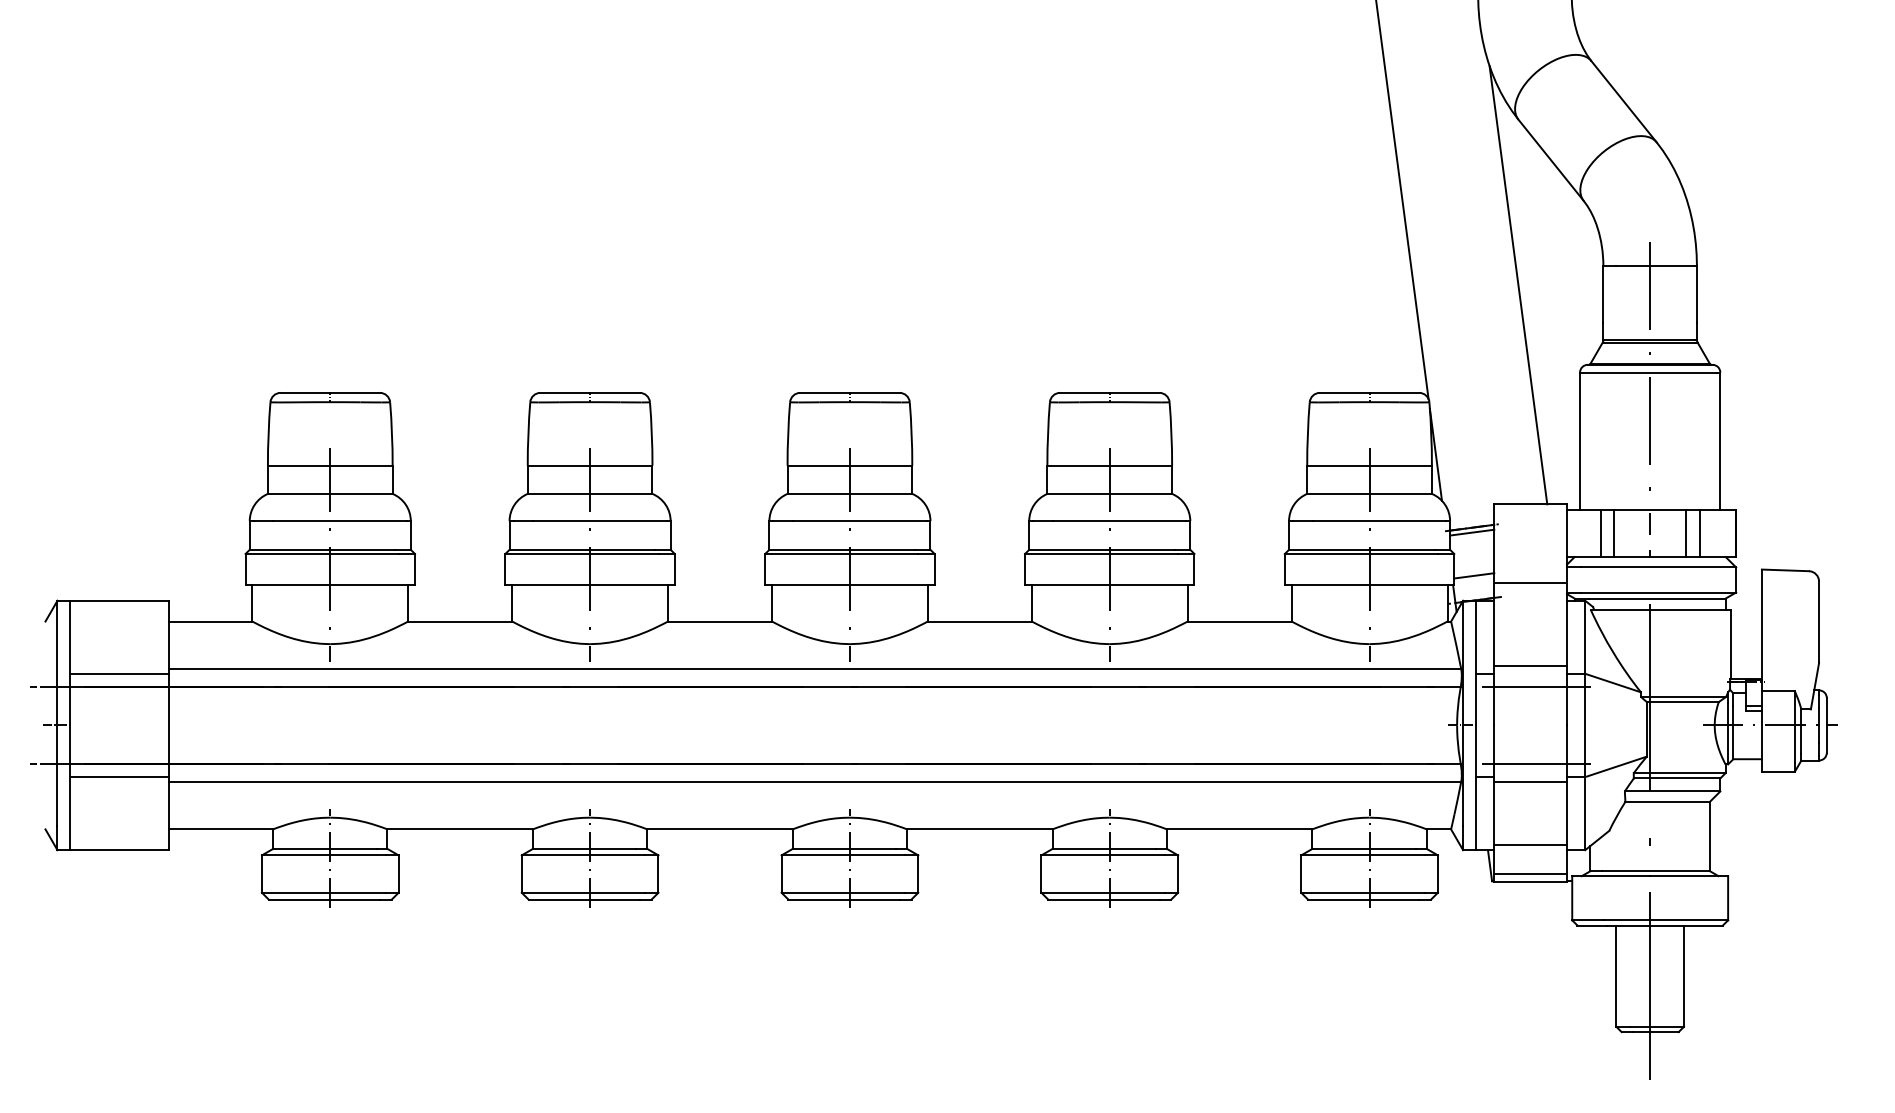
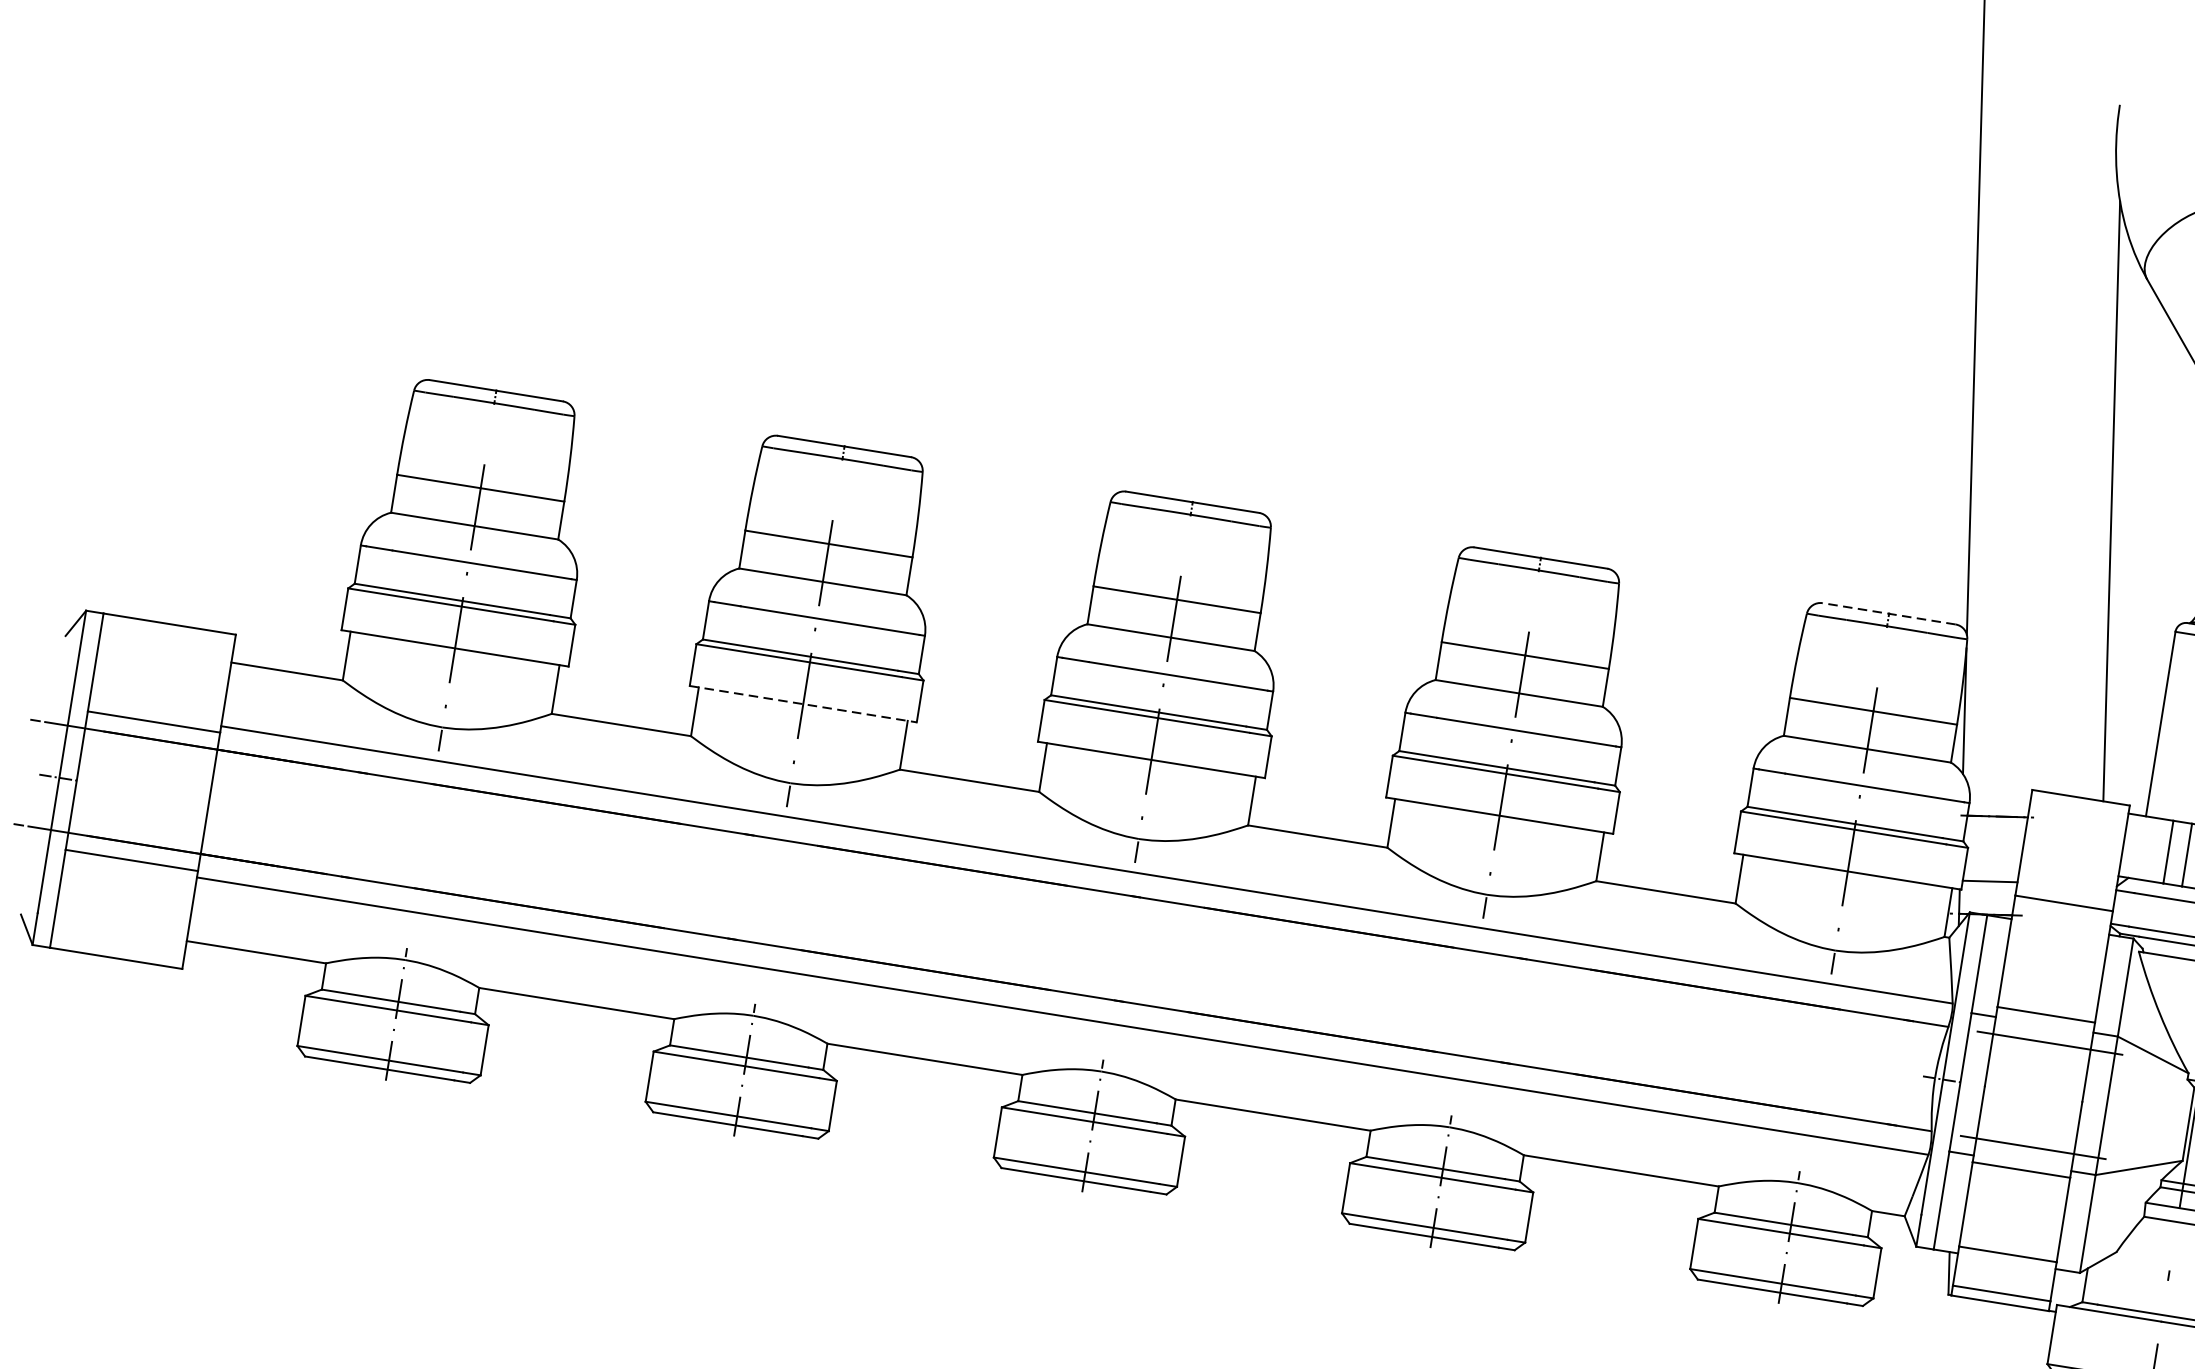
line: (1369, 392) -> (1889, 613), solid -> dashed
line: (1472, 532) -> (1997, 823), removed
line: (590, 585) -> (803, 704), solid -> dashed

